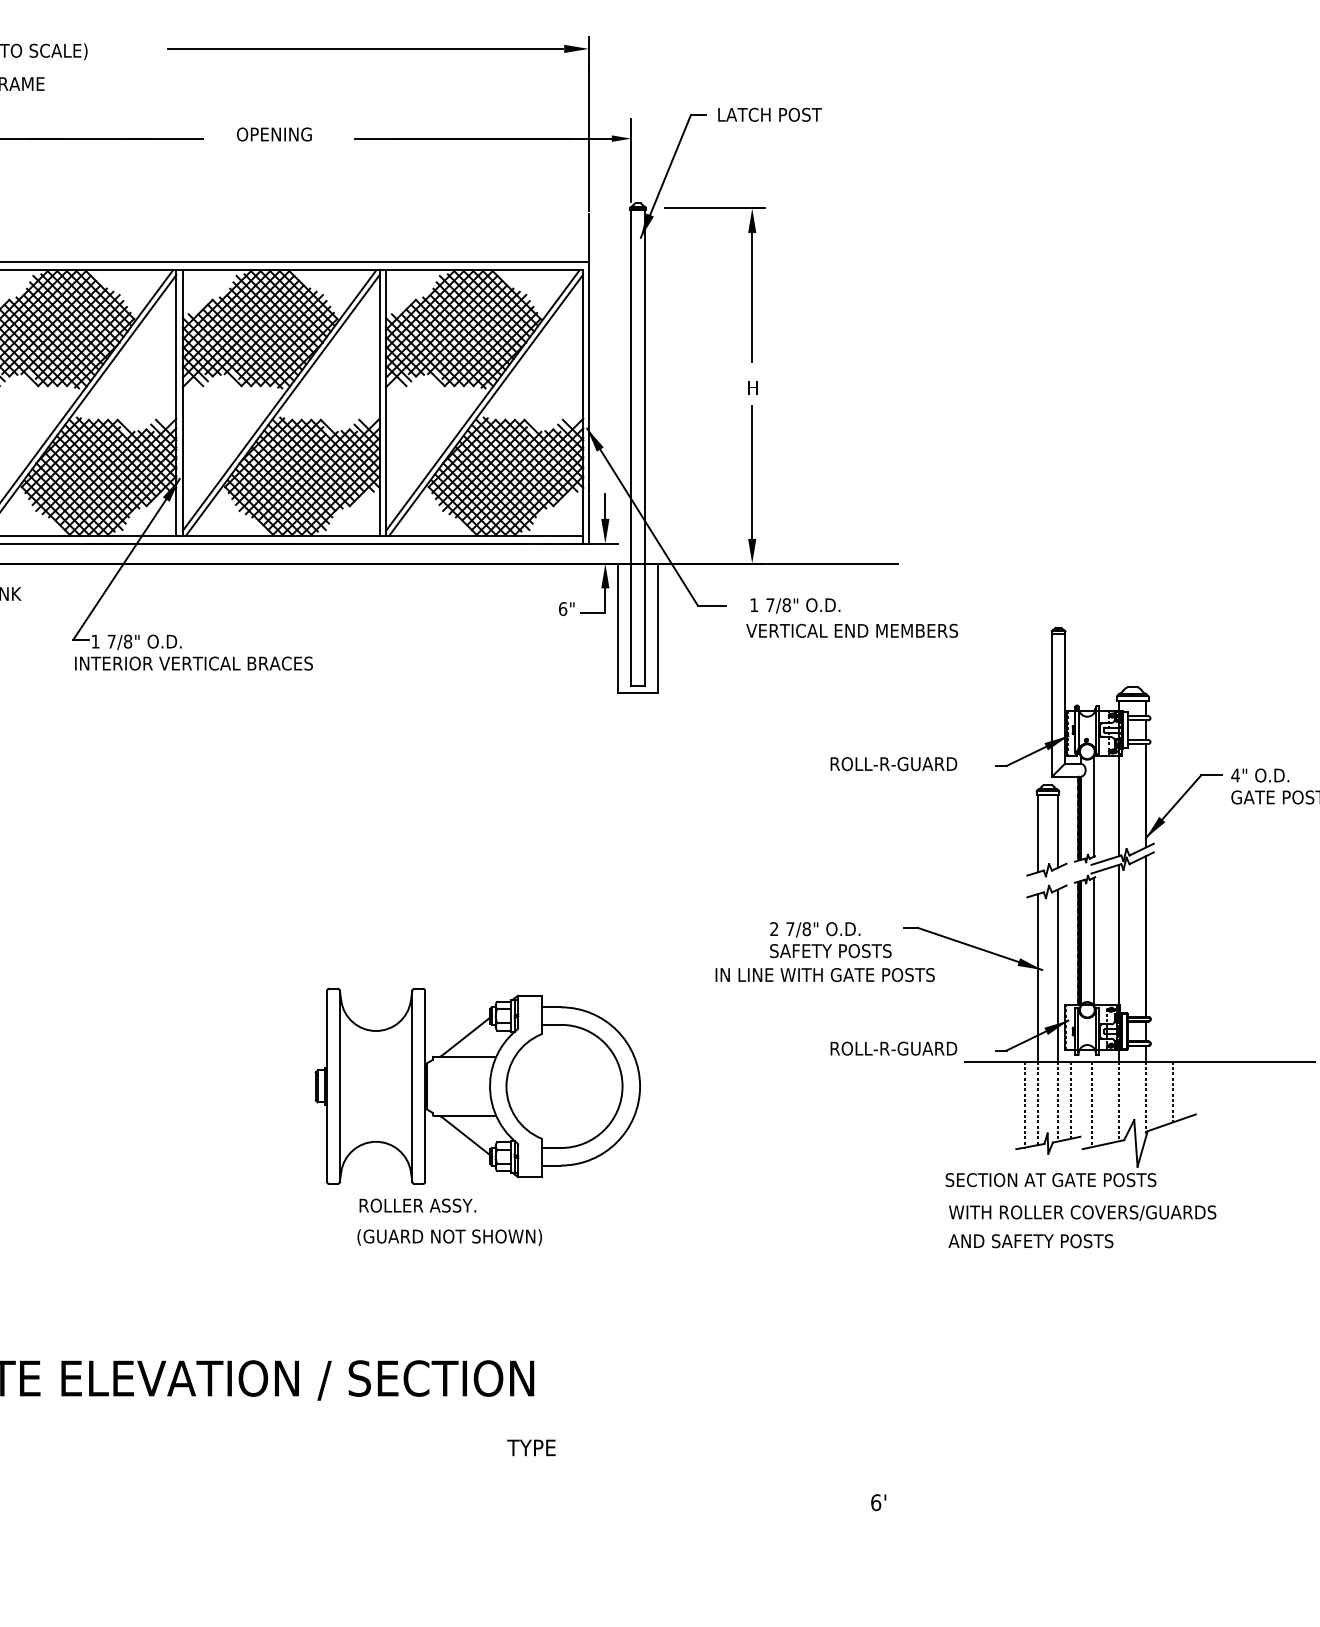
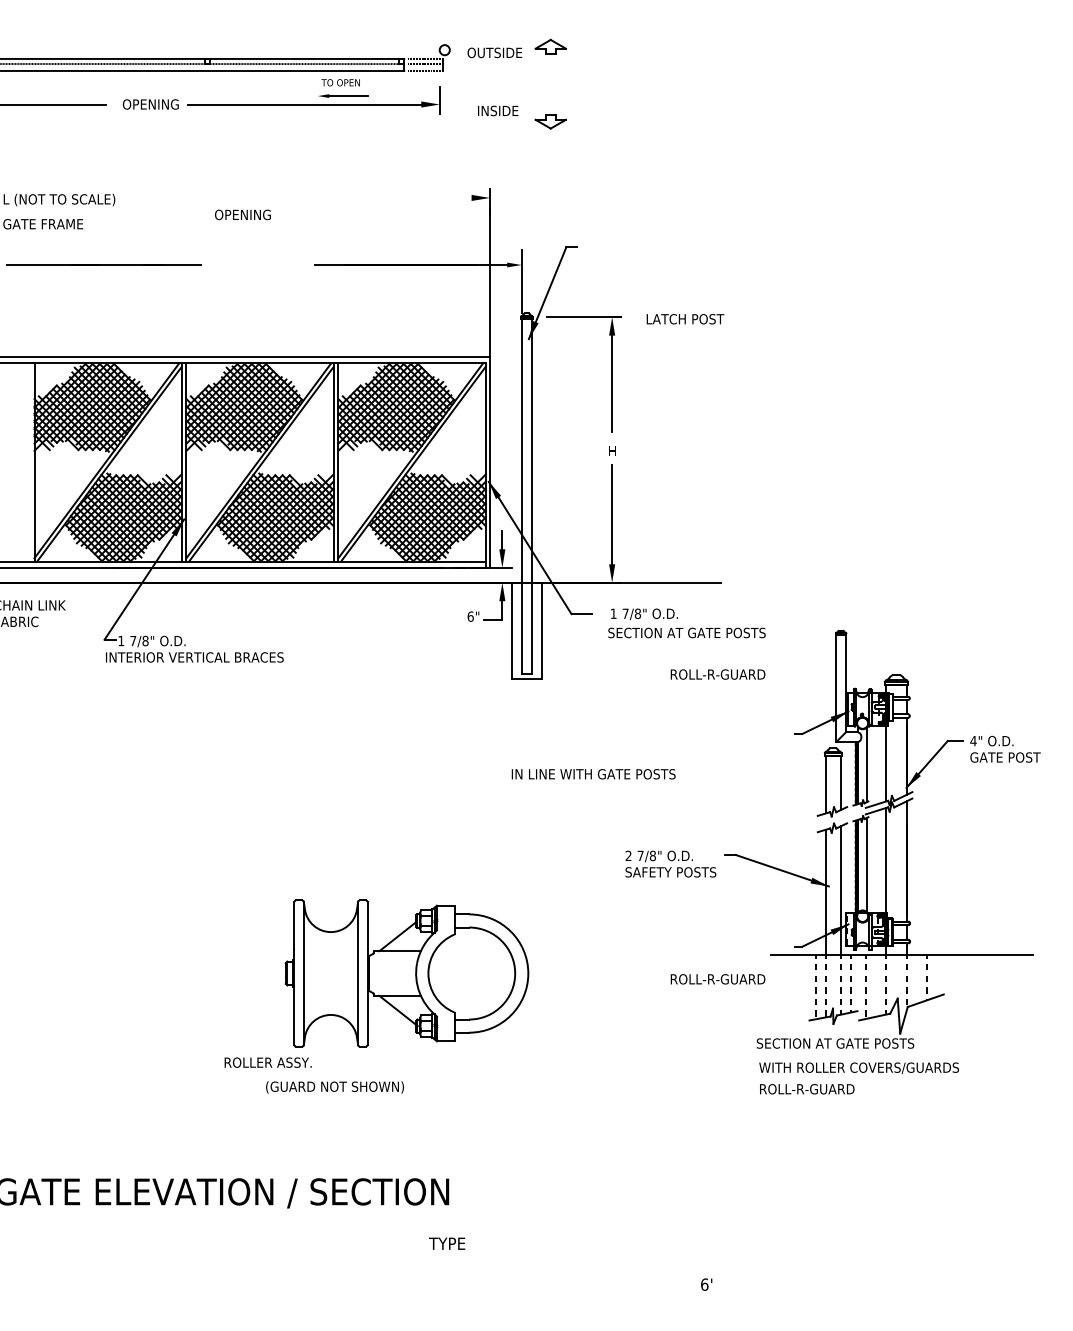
line: (364, 48) -> (322, 197), removed
text: (770, 115) -> (685, 319), moved
text: (273, 133) -> (242, 214), moved
text: (851, 630) -> (686, 632), VERTICAL END MEMBERS -> SECTION AT GATE POSTS
text: (893, 763) -> (717, 674), moved
text: (824, 975) -> (593, 774), moved
text: (893, 1048) -> (717, 979), moved
text: (416, 1205) -> (267, 1062), moved
text: (449, 1237) -> (334, 1087), moved
text: (1030, 1241) -> (820, 1089), AND SAFETY POSTS -> ROLL-R-GUARD

